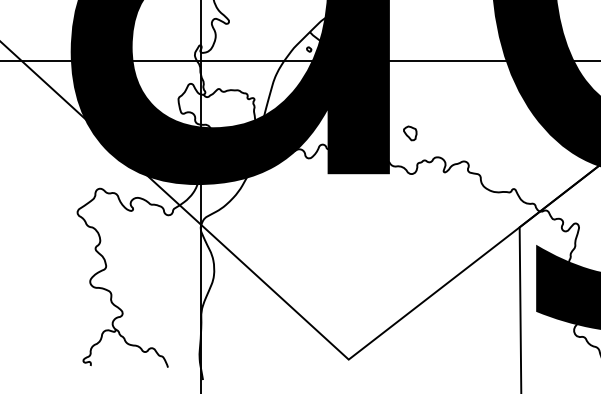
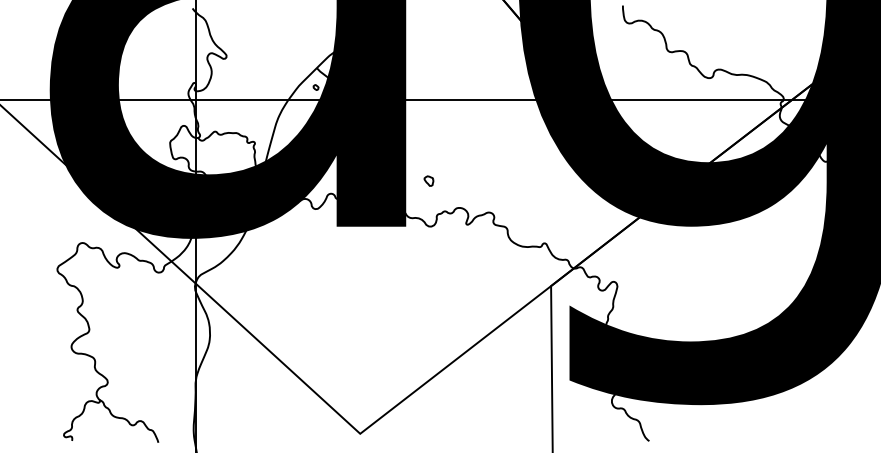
part: (409, 132) -> (428, 180), size x0.62

